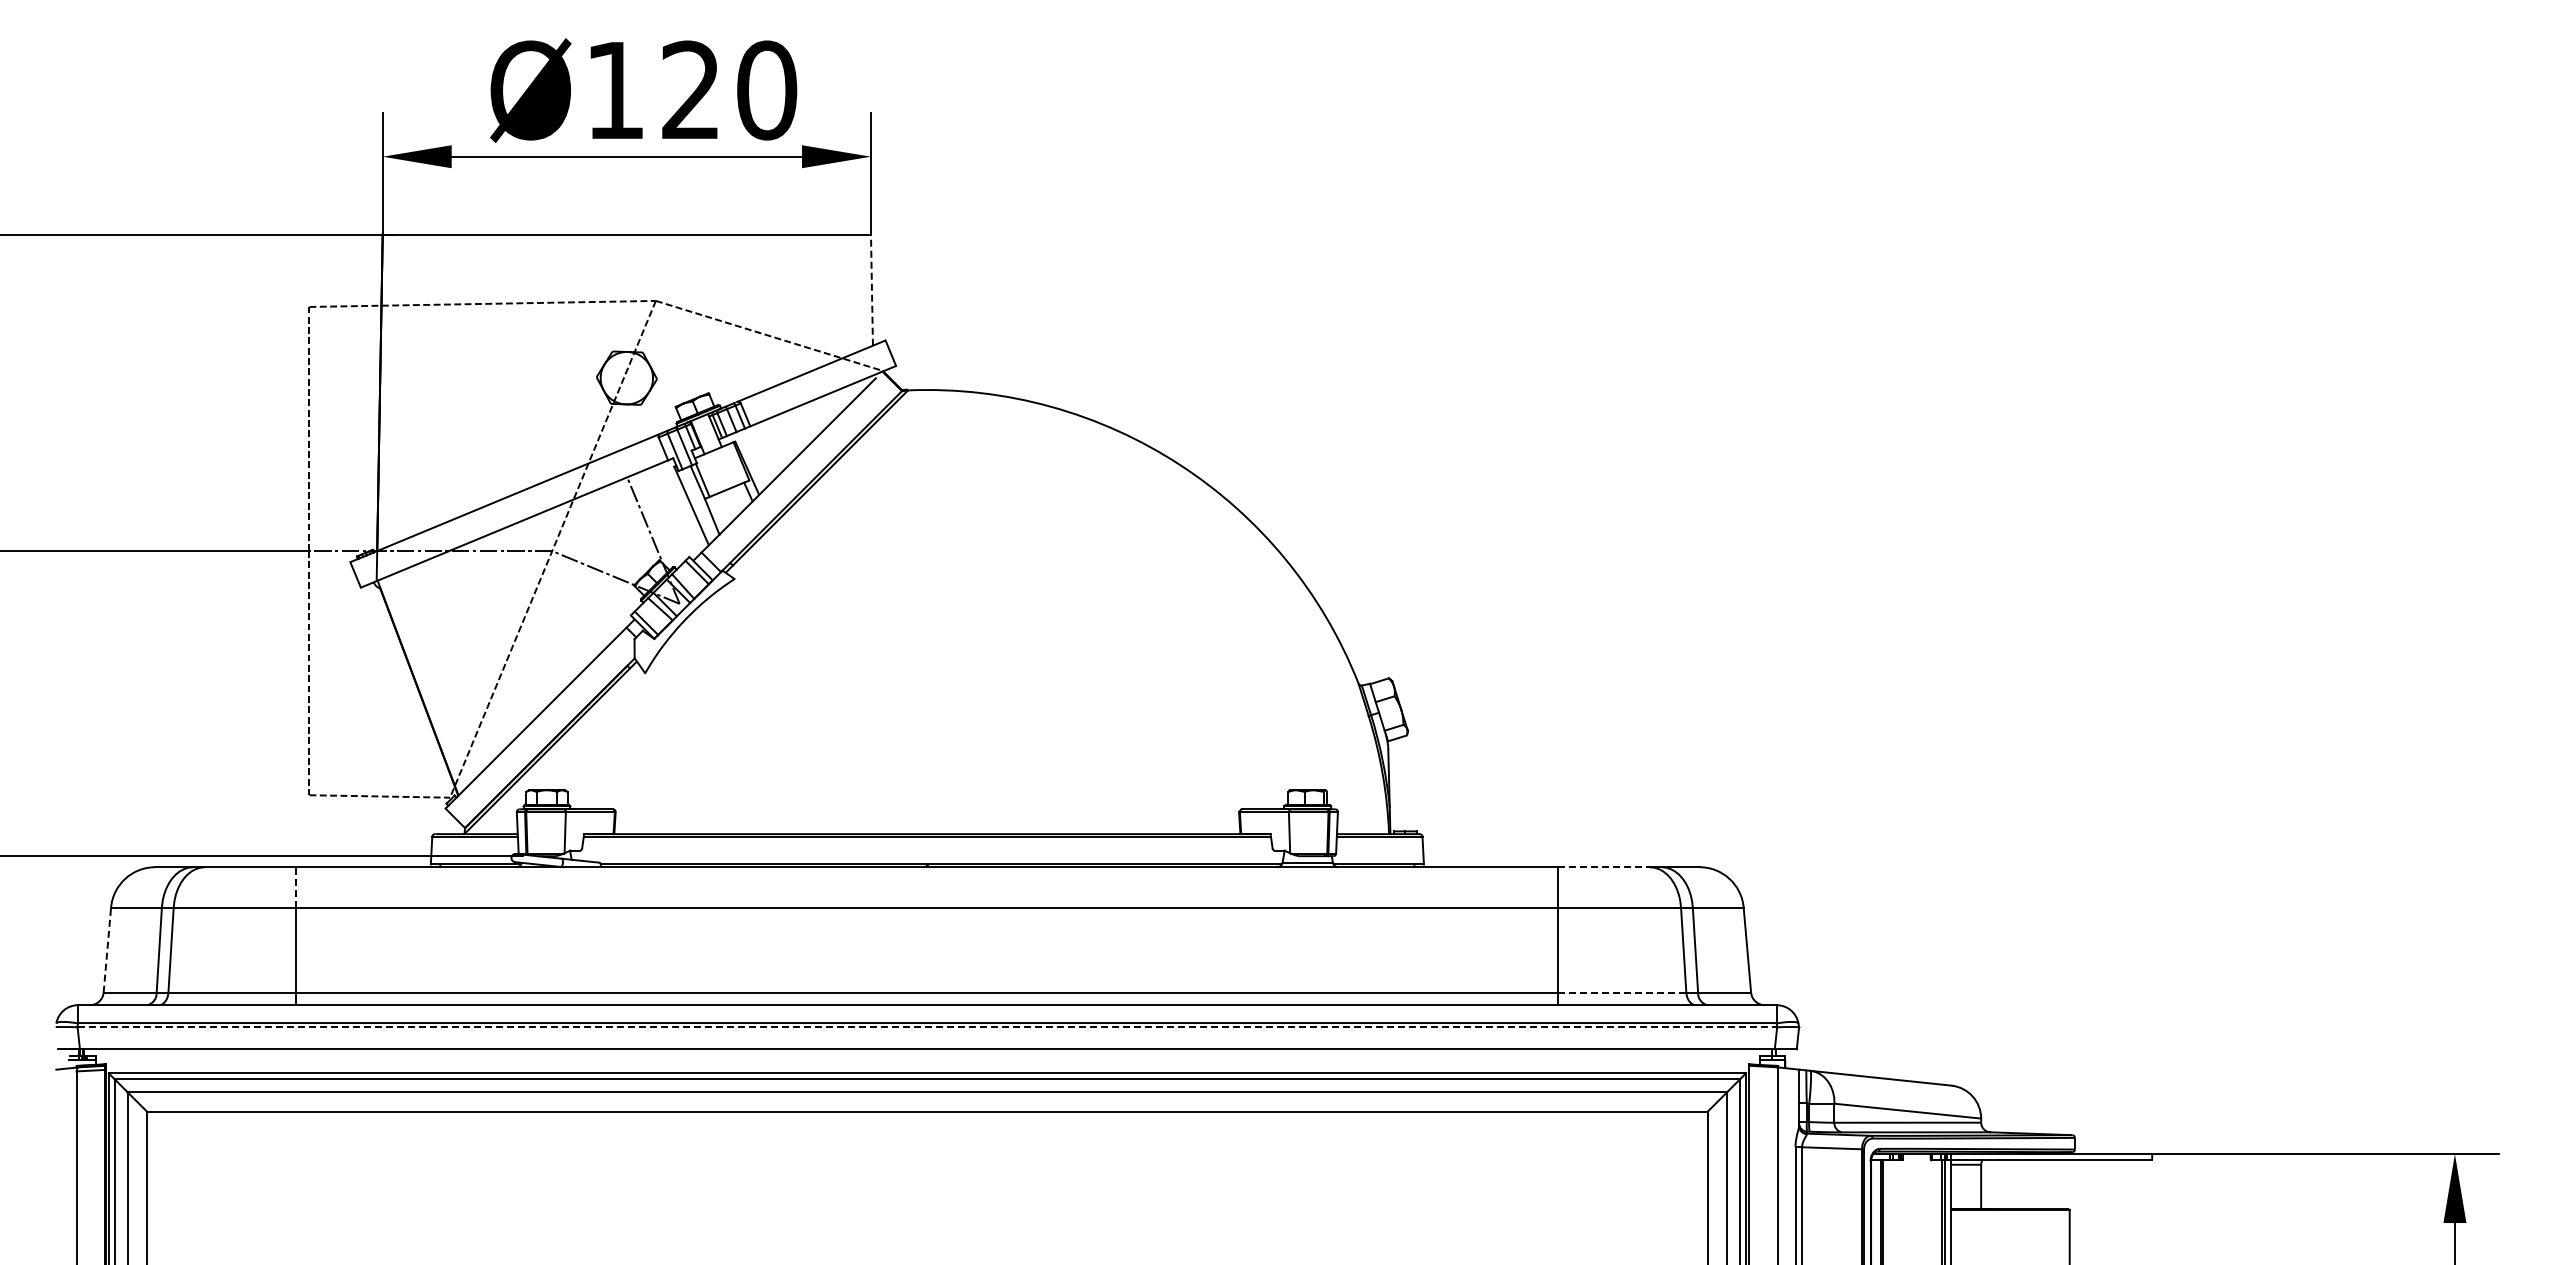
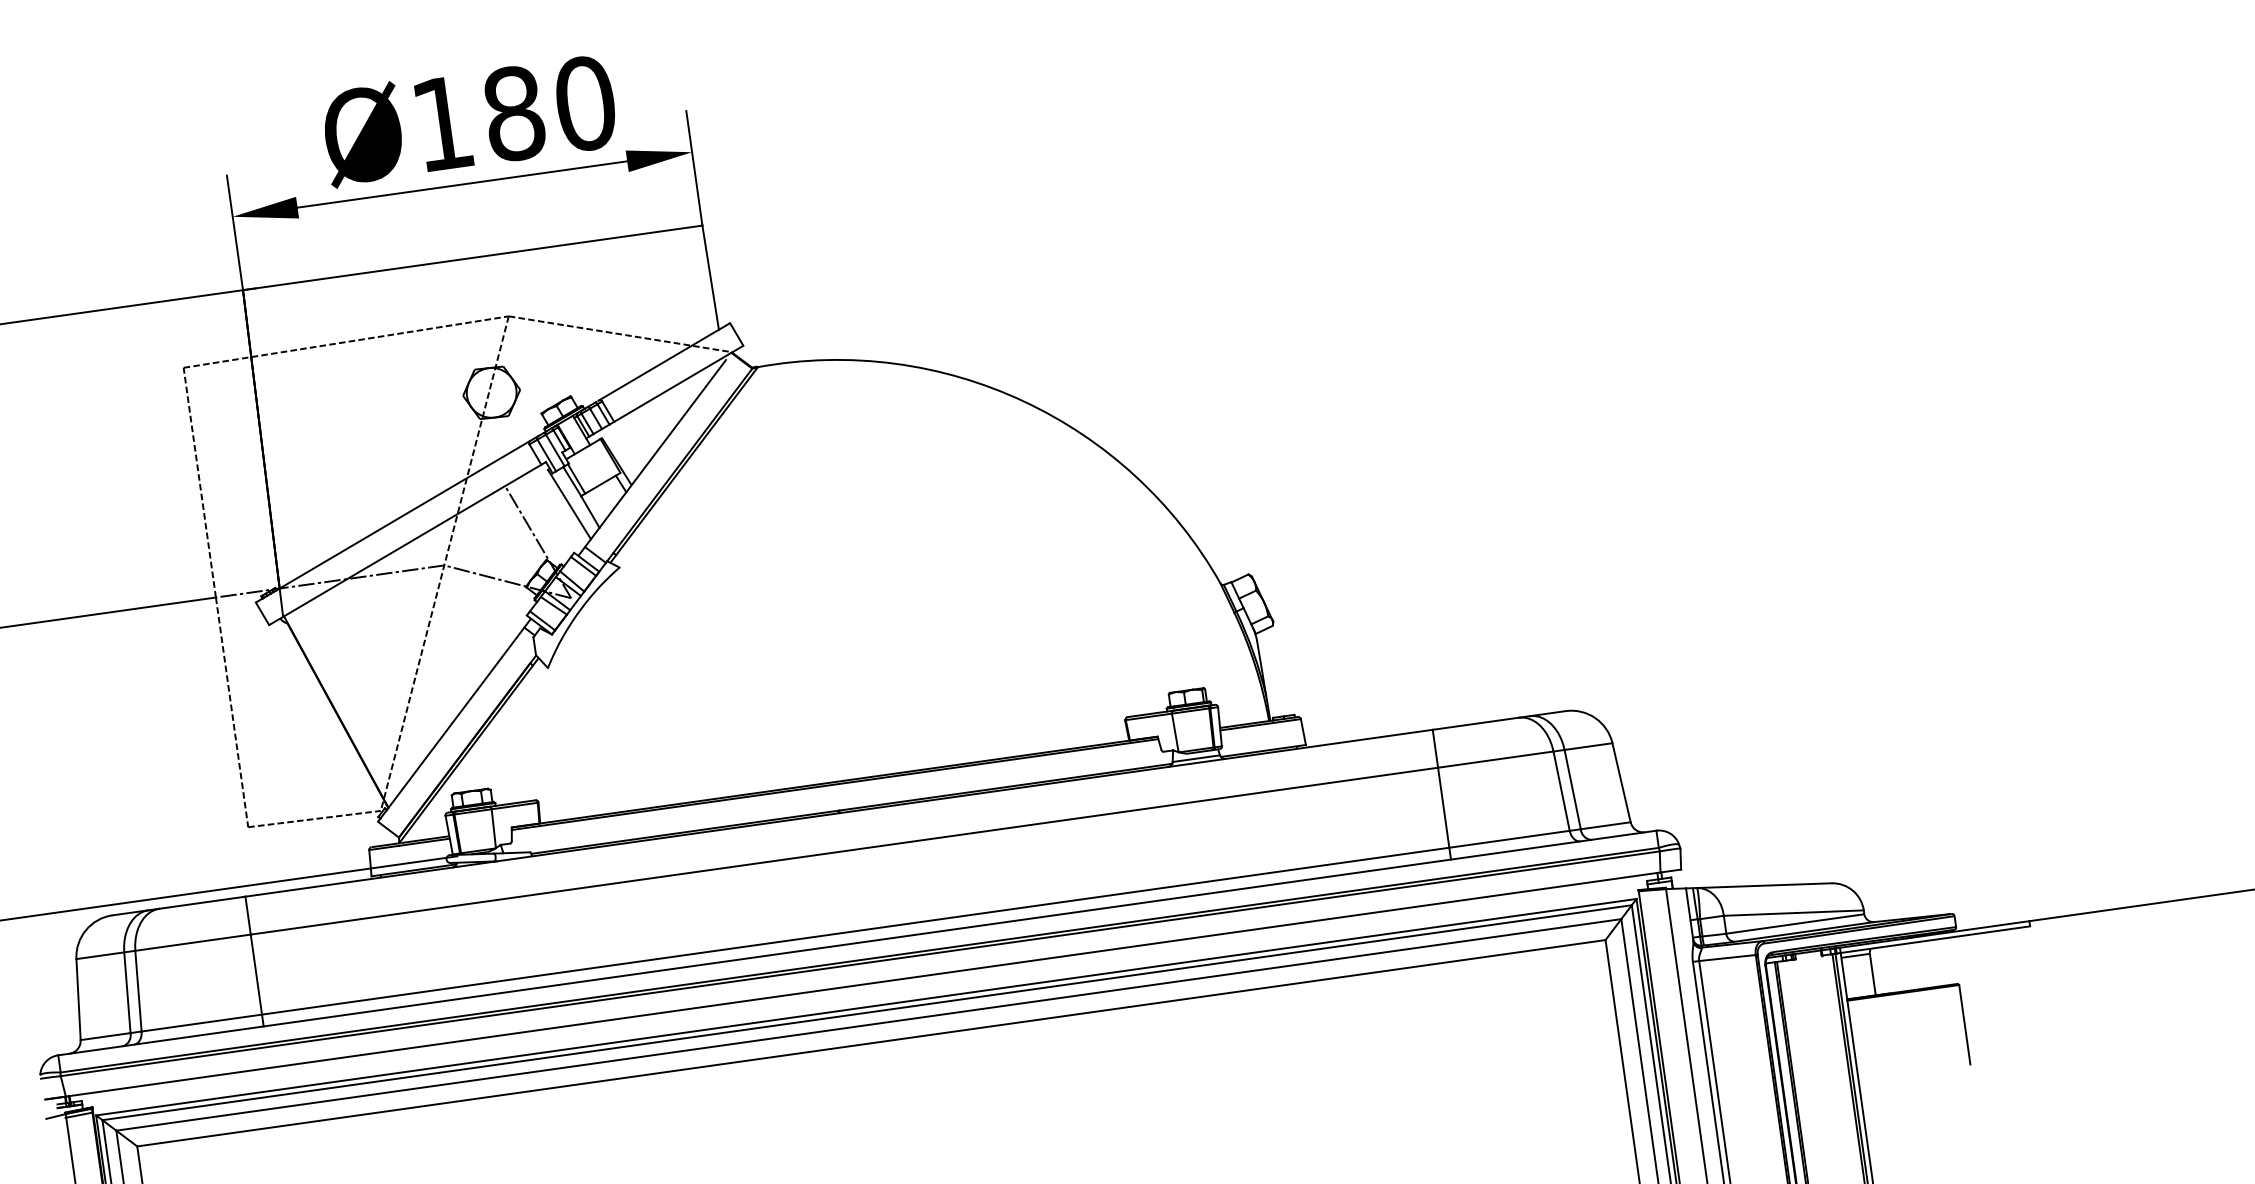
text: (691, 90) -> (514, 113), Ø120 -> Ø180
line: (871, 289) -> (710, 277), dashed -> solid
line: (1604, 867) -> (1476, 723), dashed -> solid
line: (296, 886) -> (248, 914), dashed -> solid
line: (107, 950) -> (78, 999), dashed -> solid
line: (1622, 992) -> (1509, 839), dashed -> solid
line: (927, 1027) -> (860, 964), dashed -> solid

